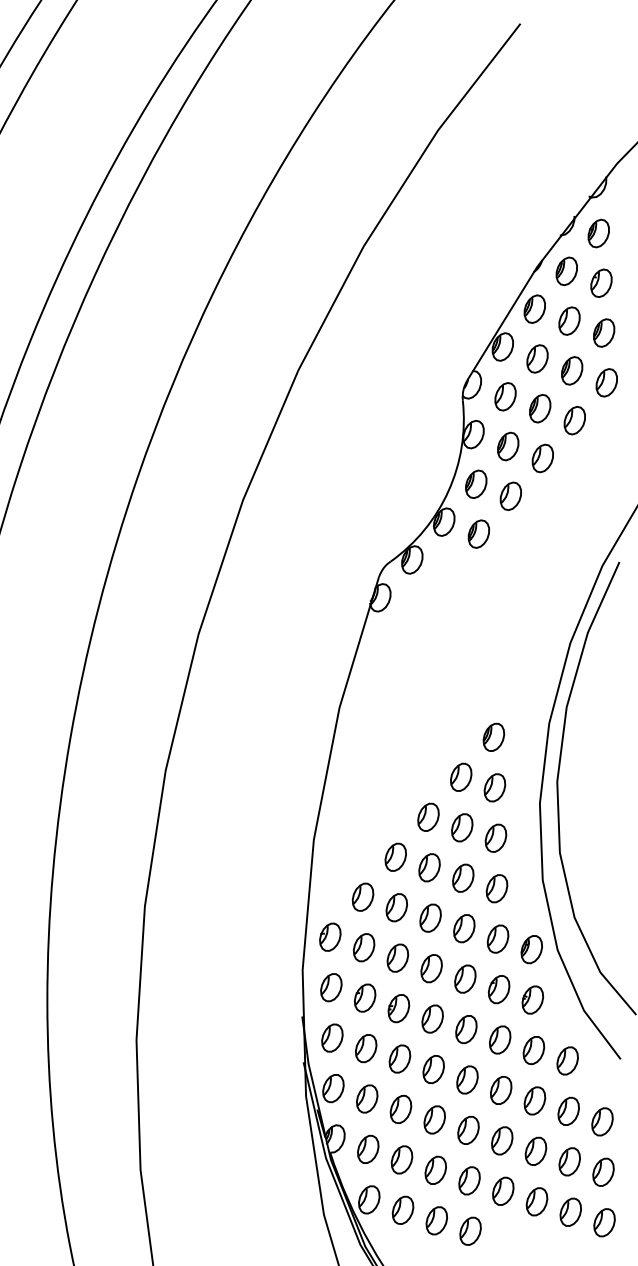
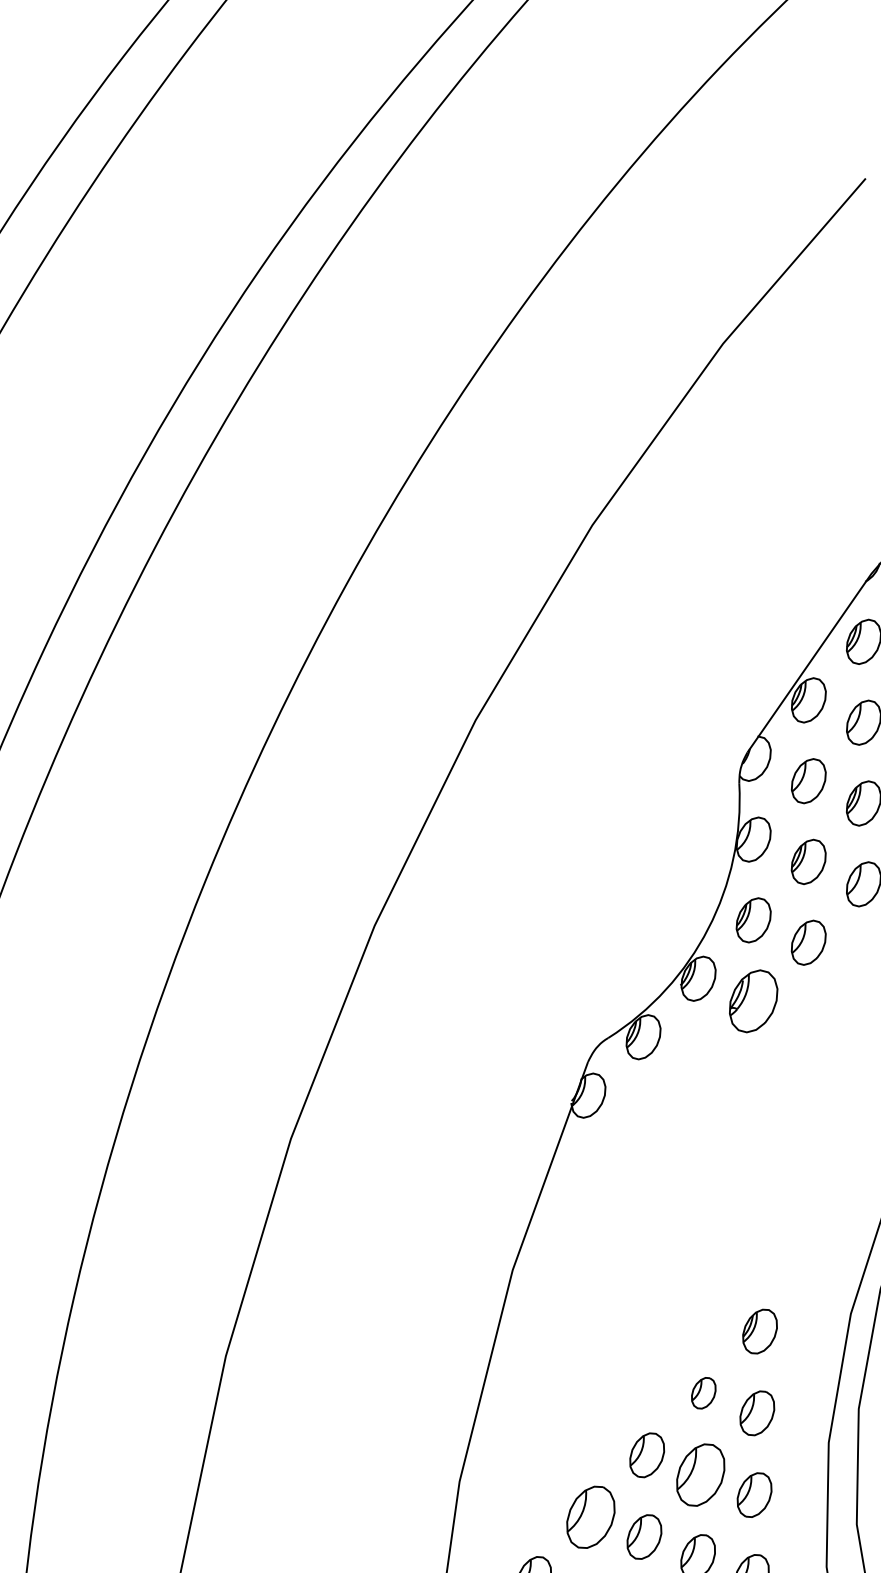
part: (478, 533) -> (753, 1000), size x1.4
part: (461, 776) -> (704, 1392), size x0.7
part: (462, 827) -> (701, 1474), size x1.4
part: (395, 856) -> (590, 1515), size x1.4

